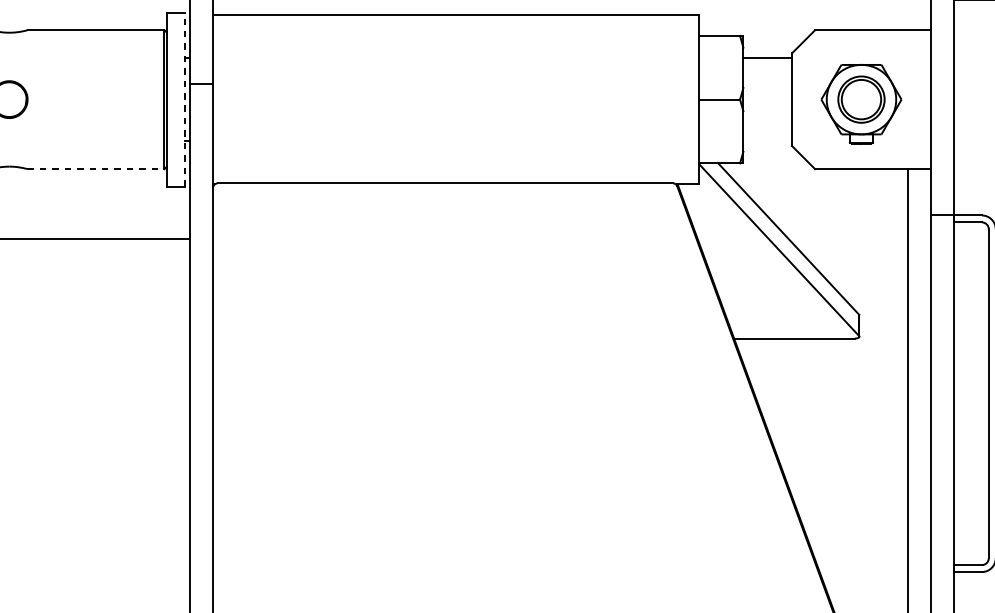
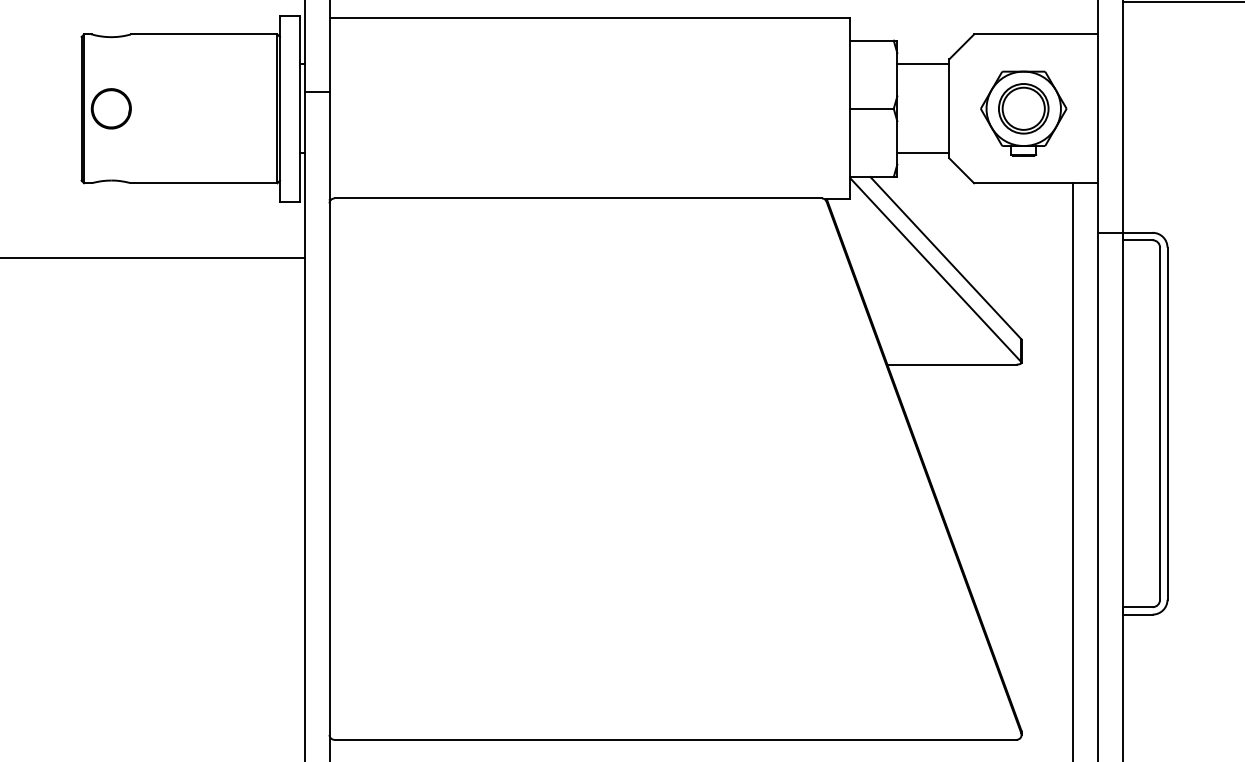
line: (185, 99) -> (299, 108), dashed -> solid
line: (767, 141) -> (923, 153), added
line: (96, 169) -> (204, 183), dashed -> solid

